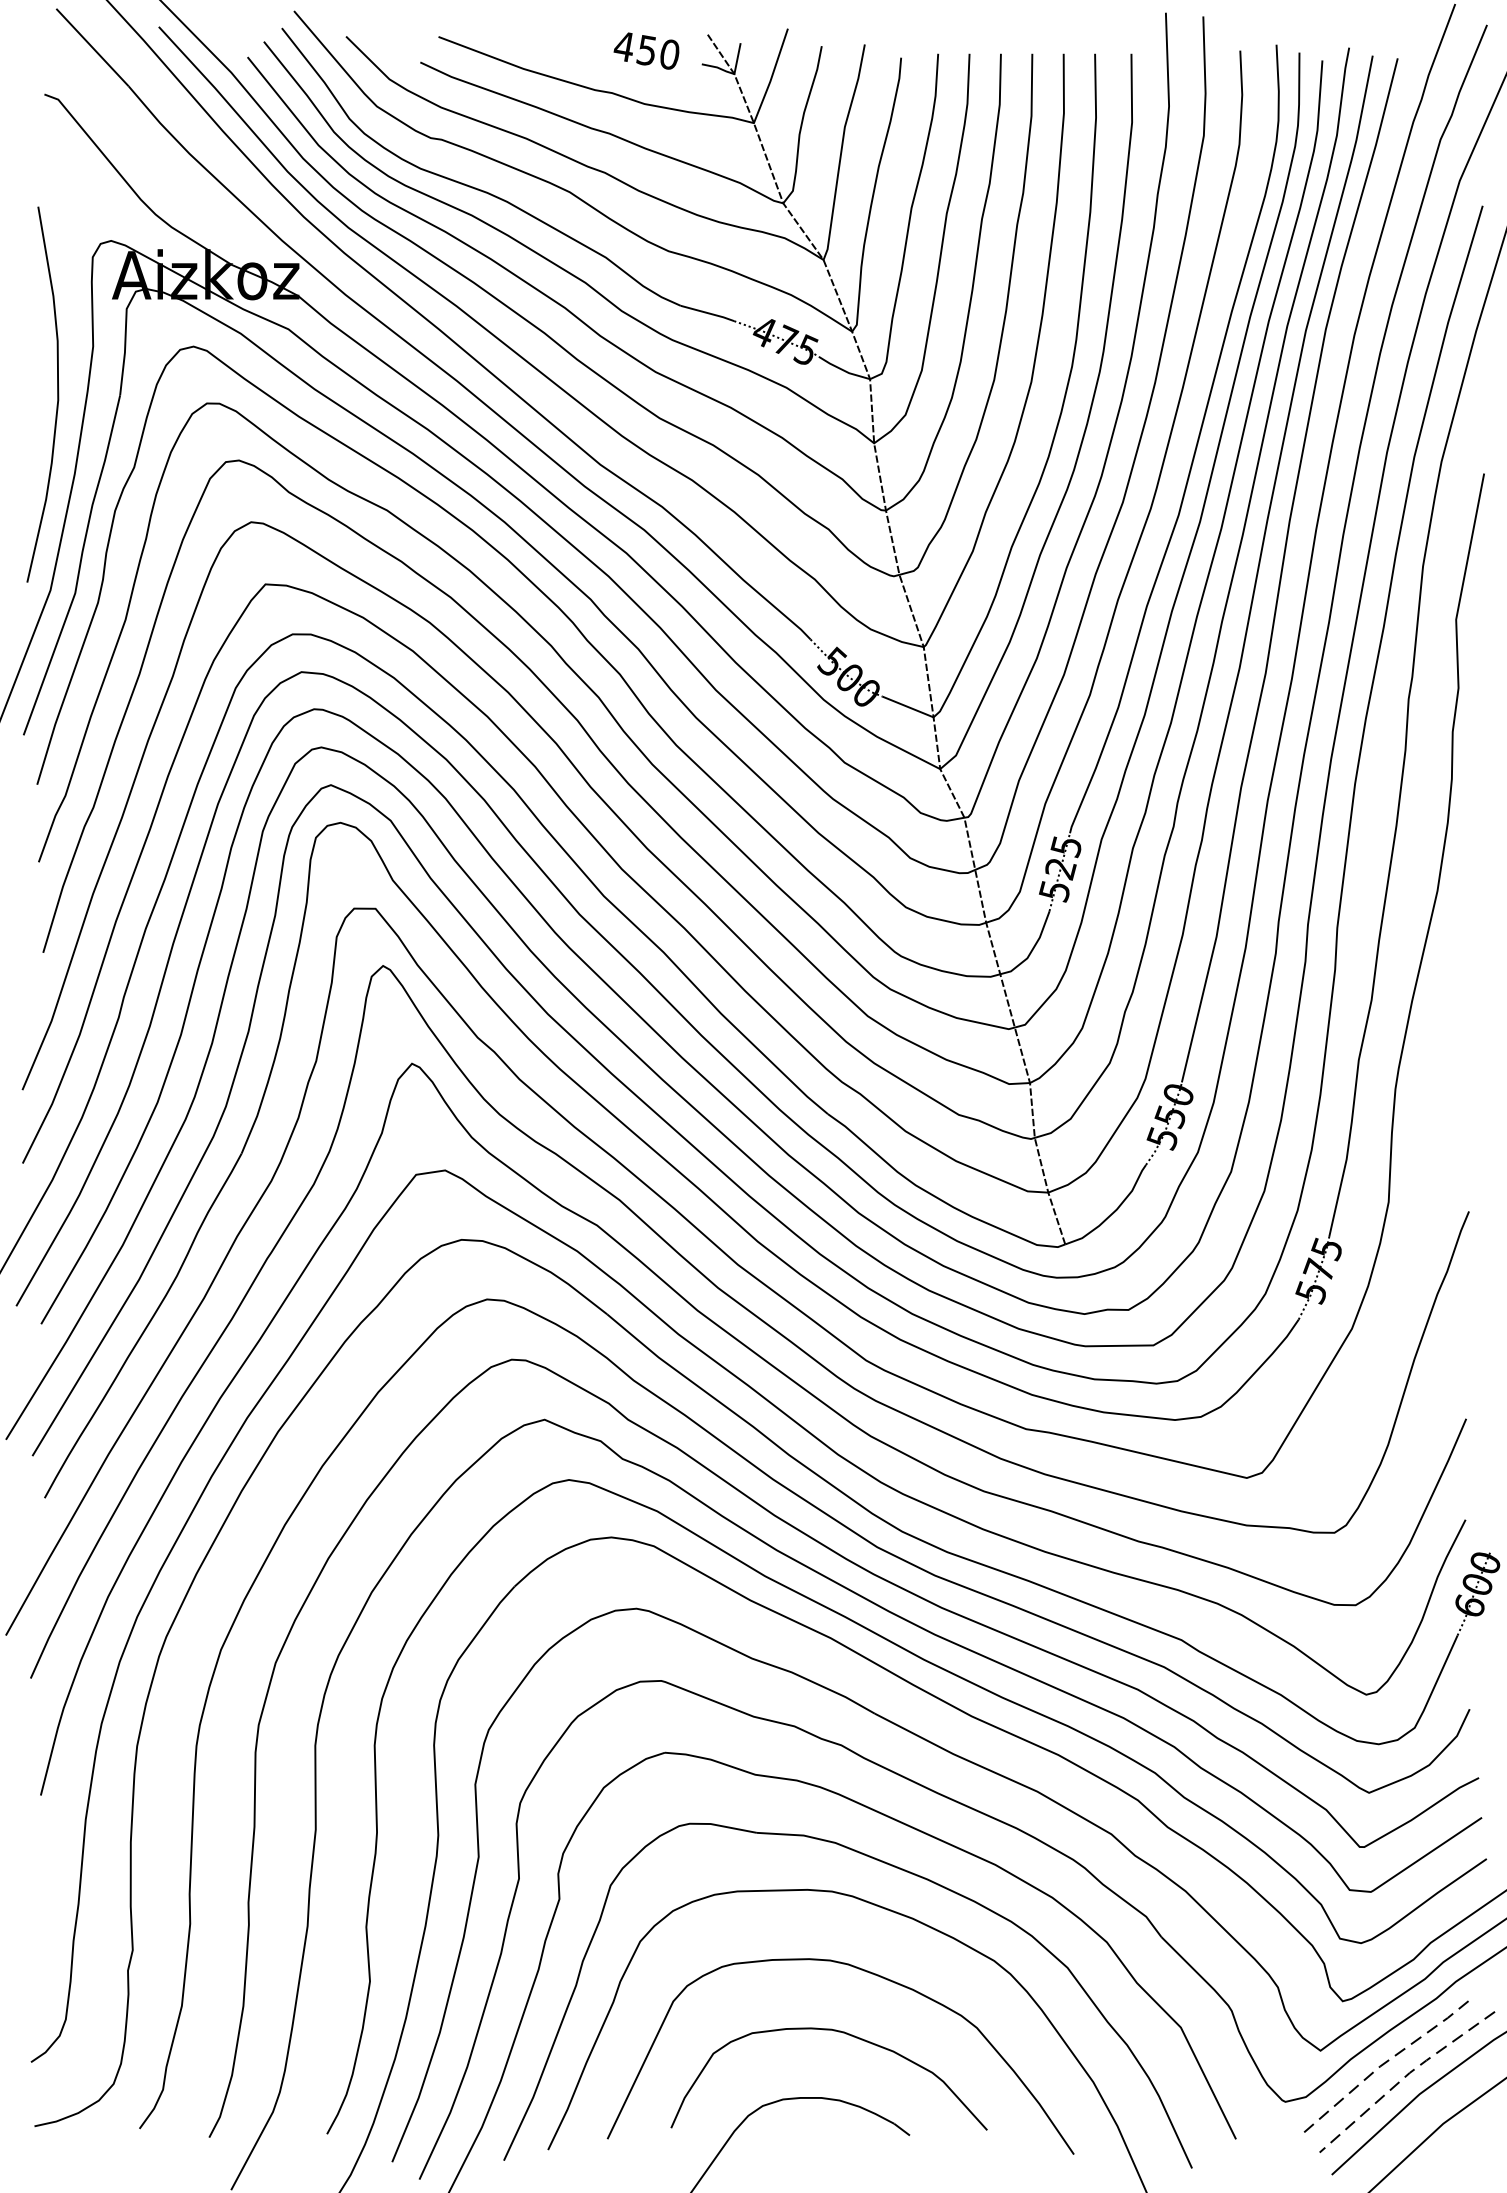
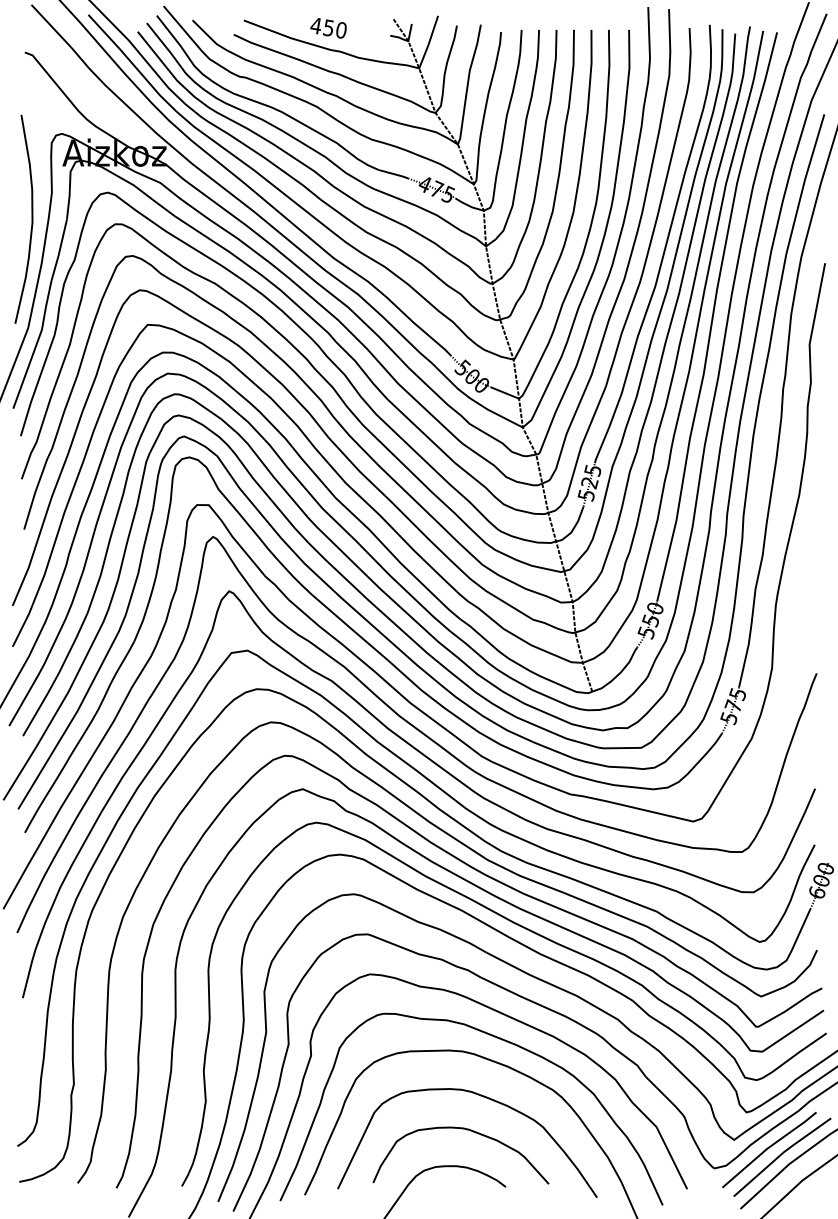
text: (646, 51) -> (328, 28), moved
line: (1382, 2066) -> (768, 1148), dashed -> solid
line: (1405, 2076) -> (781, 1154), dashed -> solid

